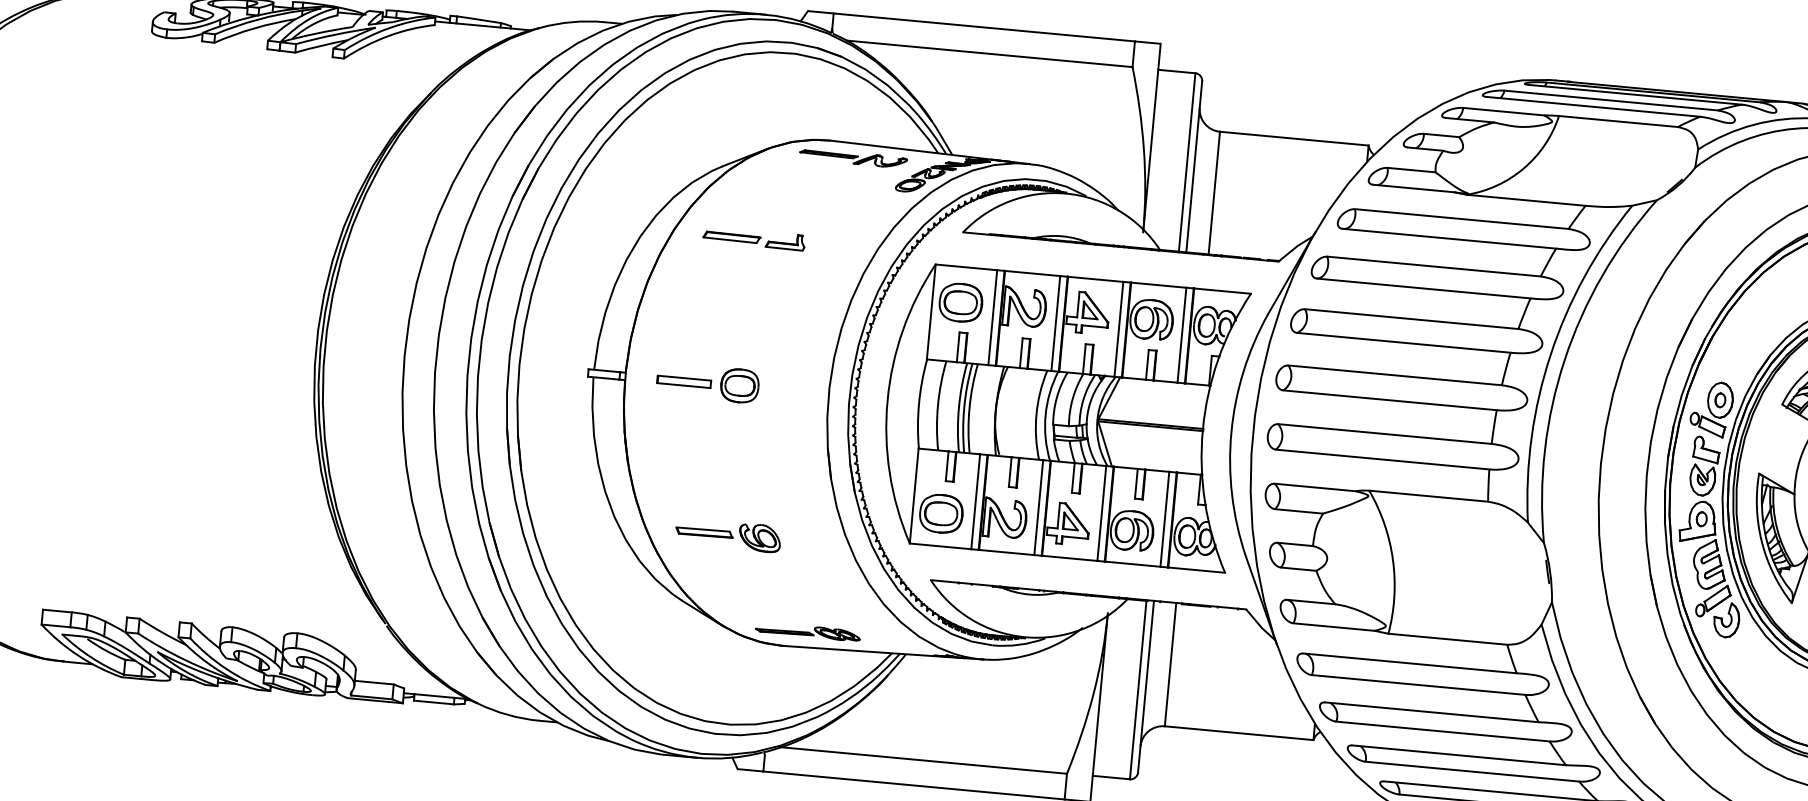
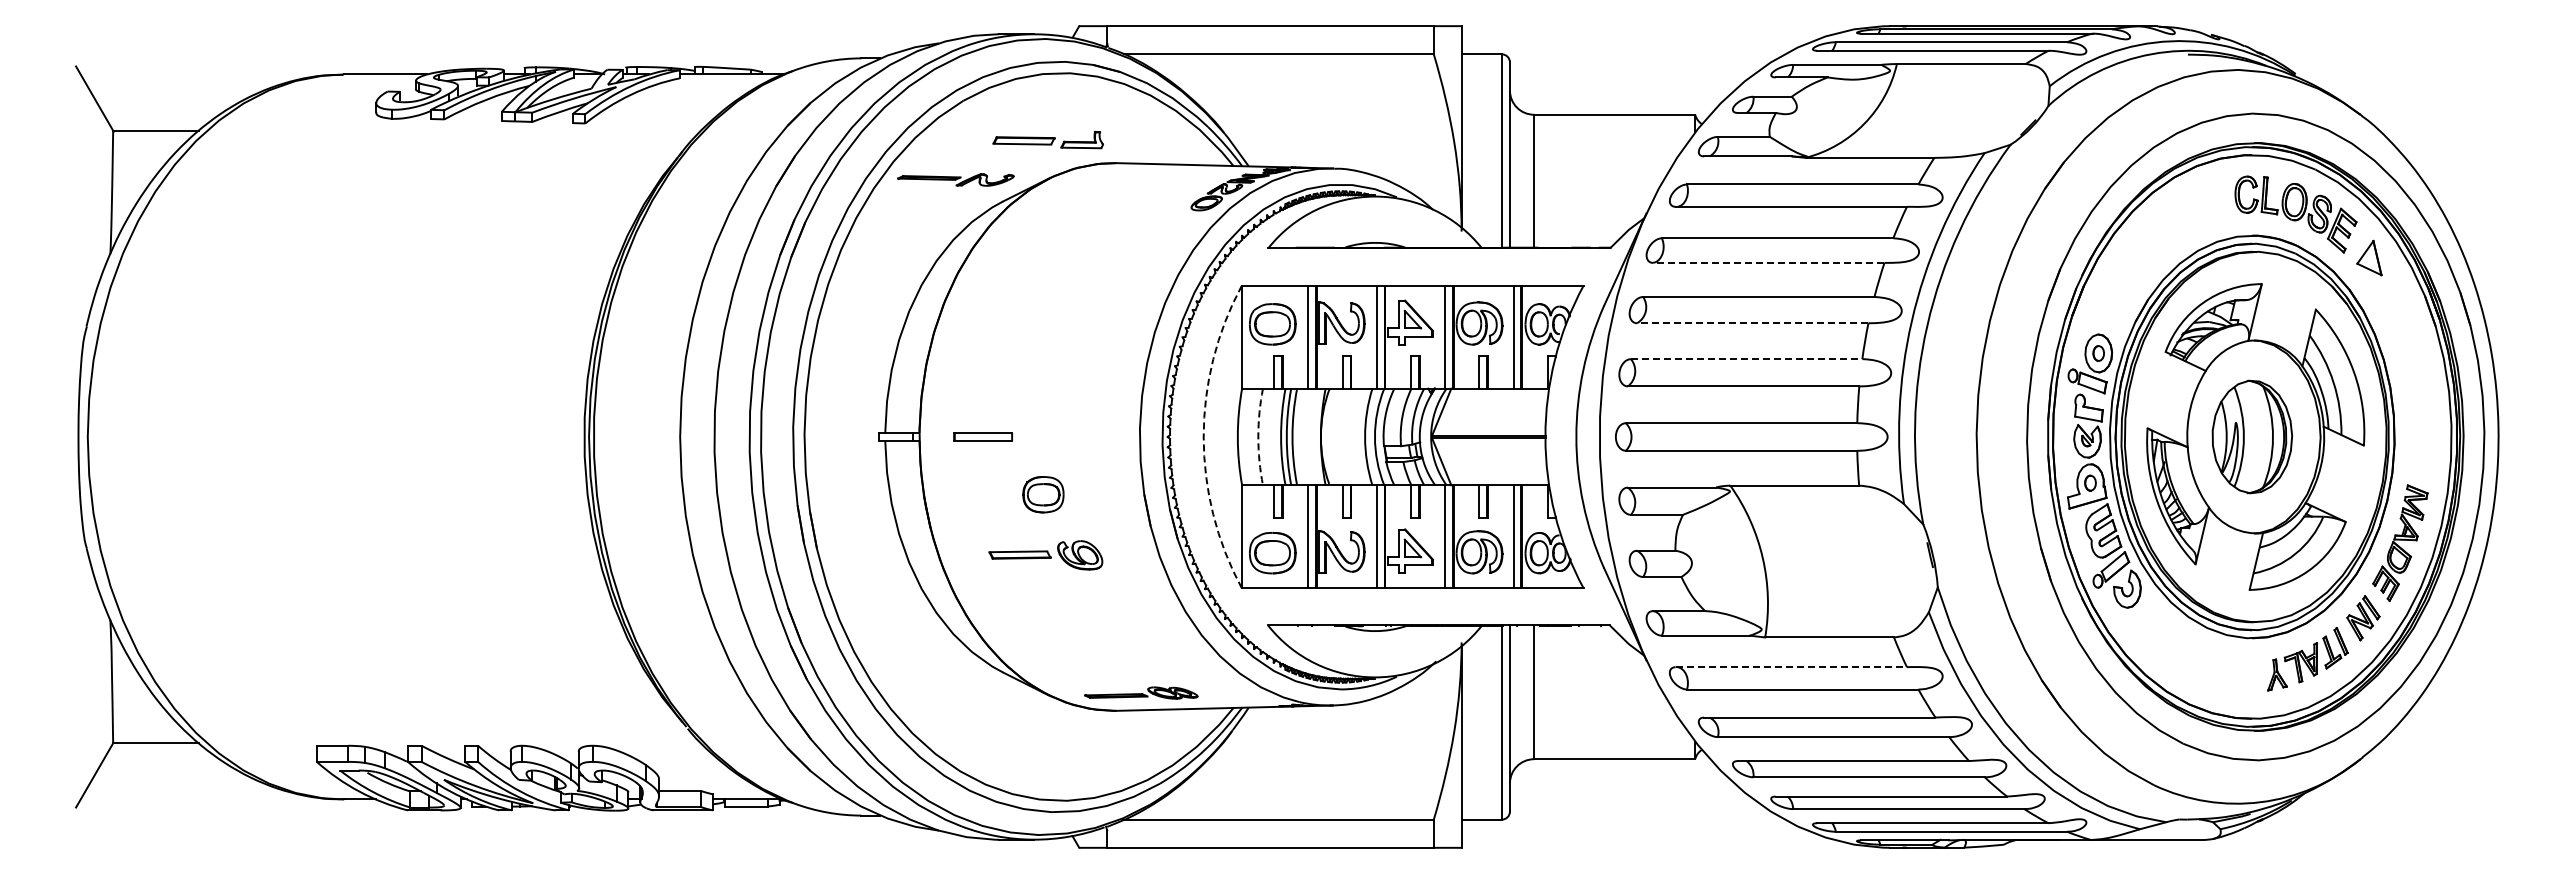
part: (853, 157) -> (955, 179), moved
part: (753, 238) -> (1047, 140), moved
line: (1423, 288) -> (1768, 262), solid -> dashed
line: (1403, 343) -> (1752, 323), solid -> dashed
line: (1394, 375) -> (1746, 359), solid -> dashed
part: (739, 385) -> (1043, 494), moved
arc: (887, 400) -> (1203, 436), solid -> dashed
arc: (938, 404) -> (1258, 436), solid -> dashed
part: (727, 535) -> (1045, 555), moved
line: (1410, 663) -> (1791, 667), solid -> dashed

